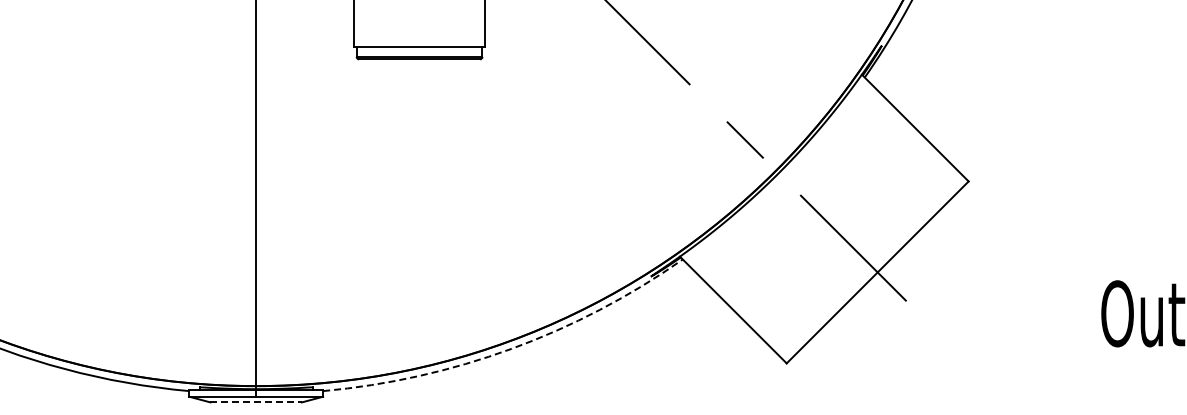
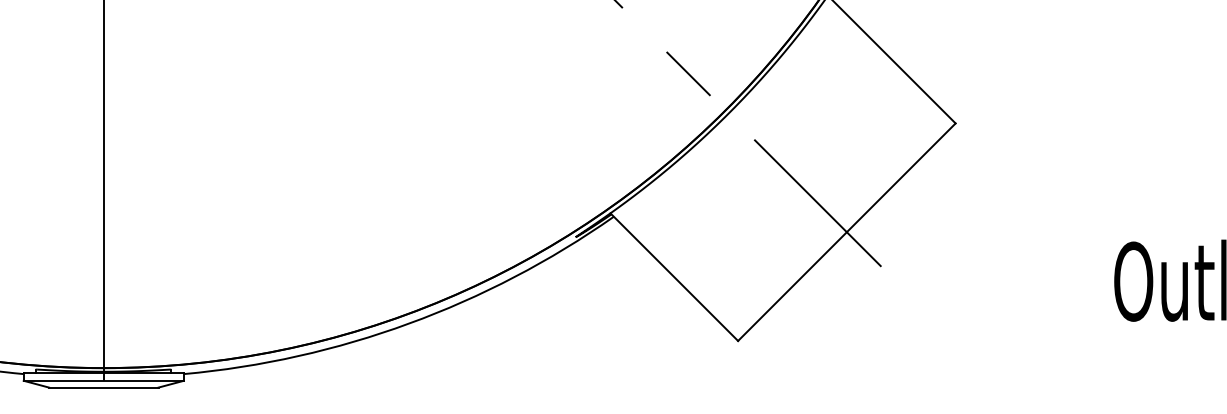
arc: (511, 348) -> (409, 323), dashed -> solid
line: (256, 402) -> (104, 387), dashed -> solid

